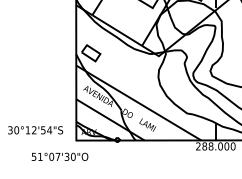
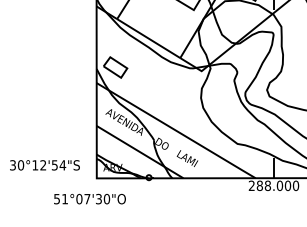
text: (59, 156) -> (89, 198), moved

